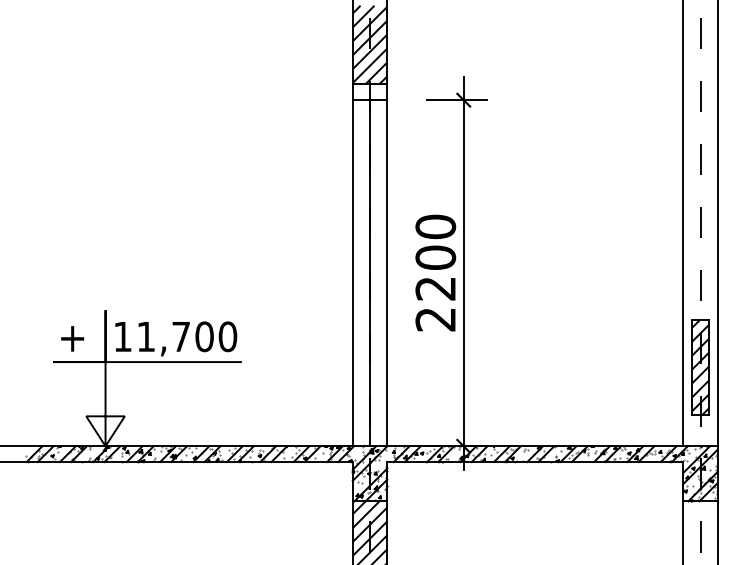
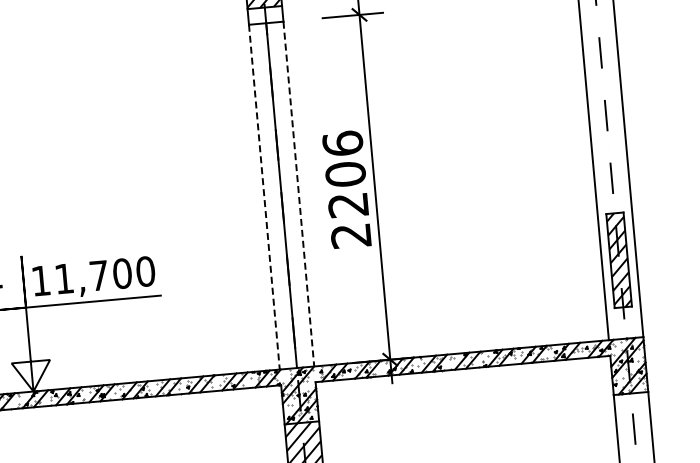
text: (435, 226) -> (342, 143), 2200 -> 2206
line: (352, 273) -> (264, 197), solid -> dashed
line: (387, 273) -> (299, 194), solid -> dashed

